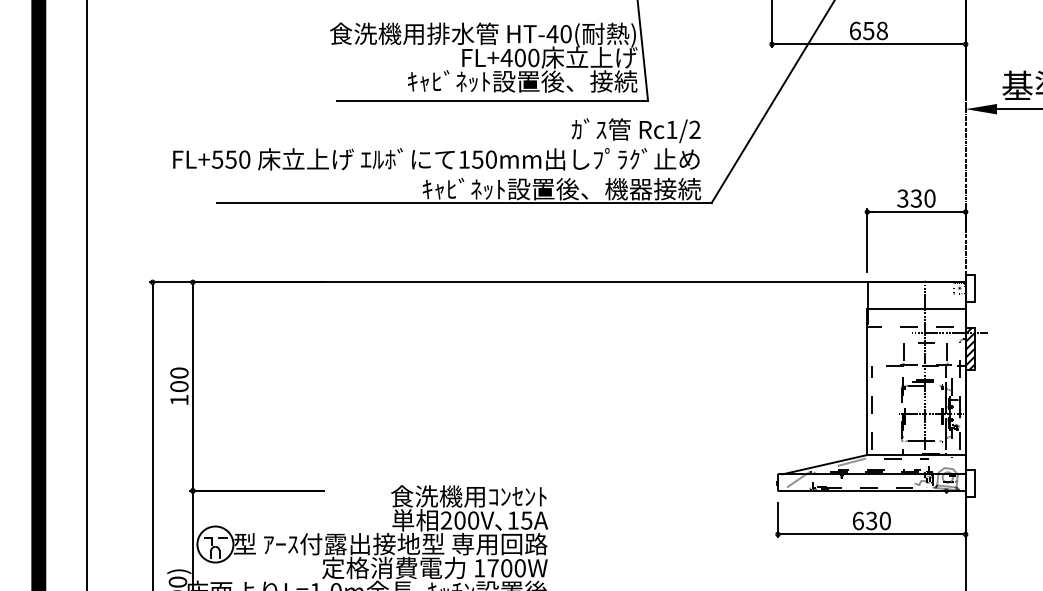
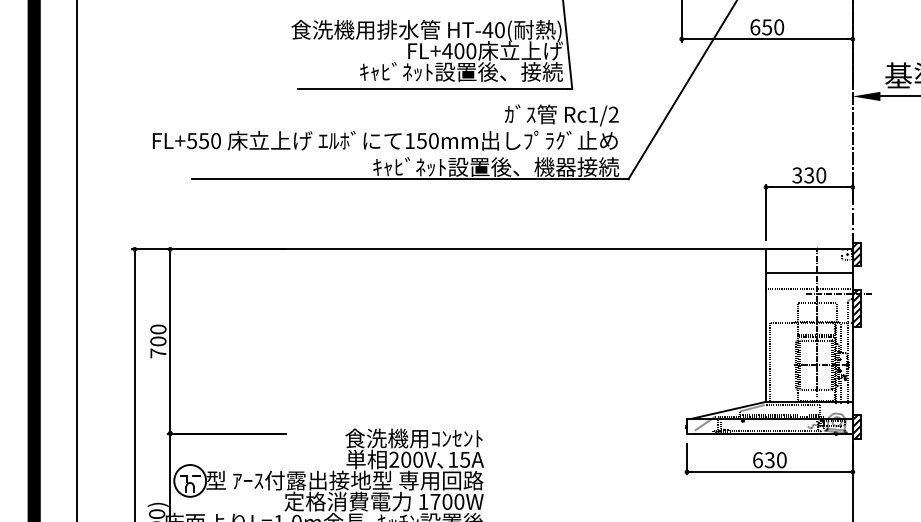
text: (882, 31) -> (779, 27), 658 -> 650
hatch: (969, 288) -> (856, 254), added
text: (179, 400) -> (158, 353), 100 -> 700
hatch: (969, 482) -> (856, 426), added

